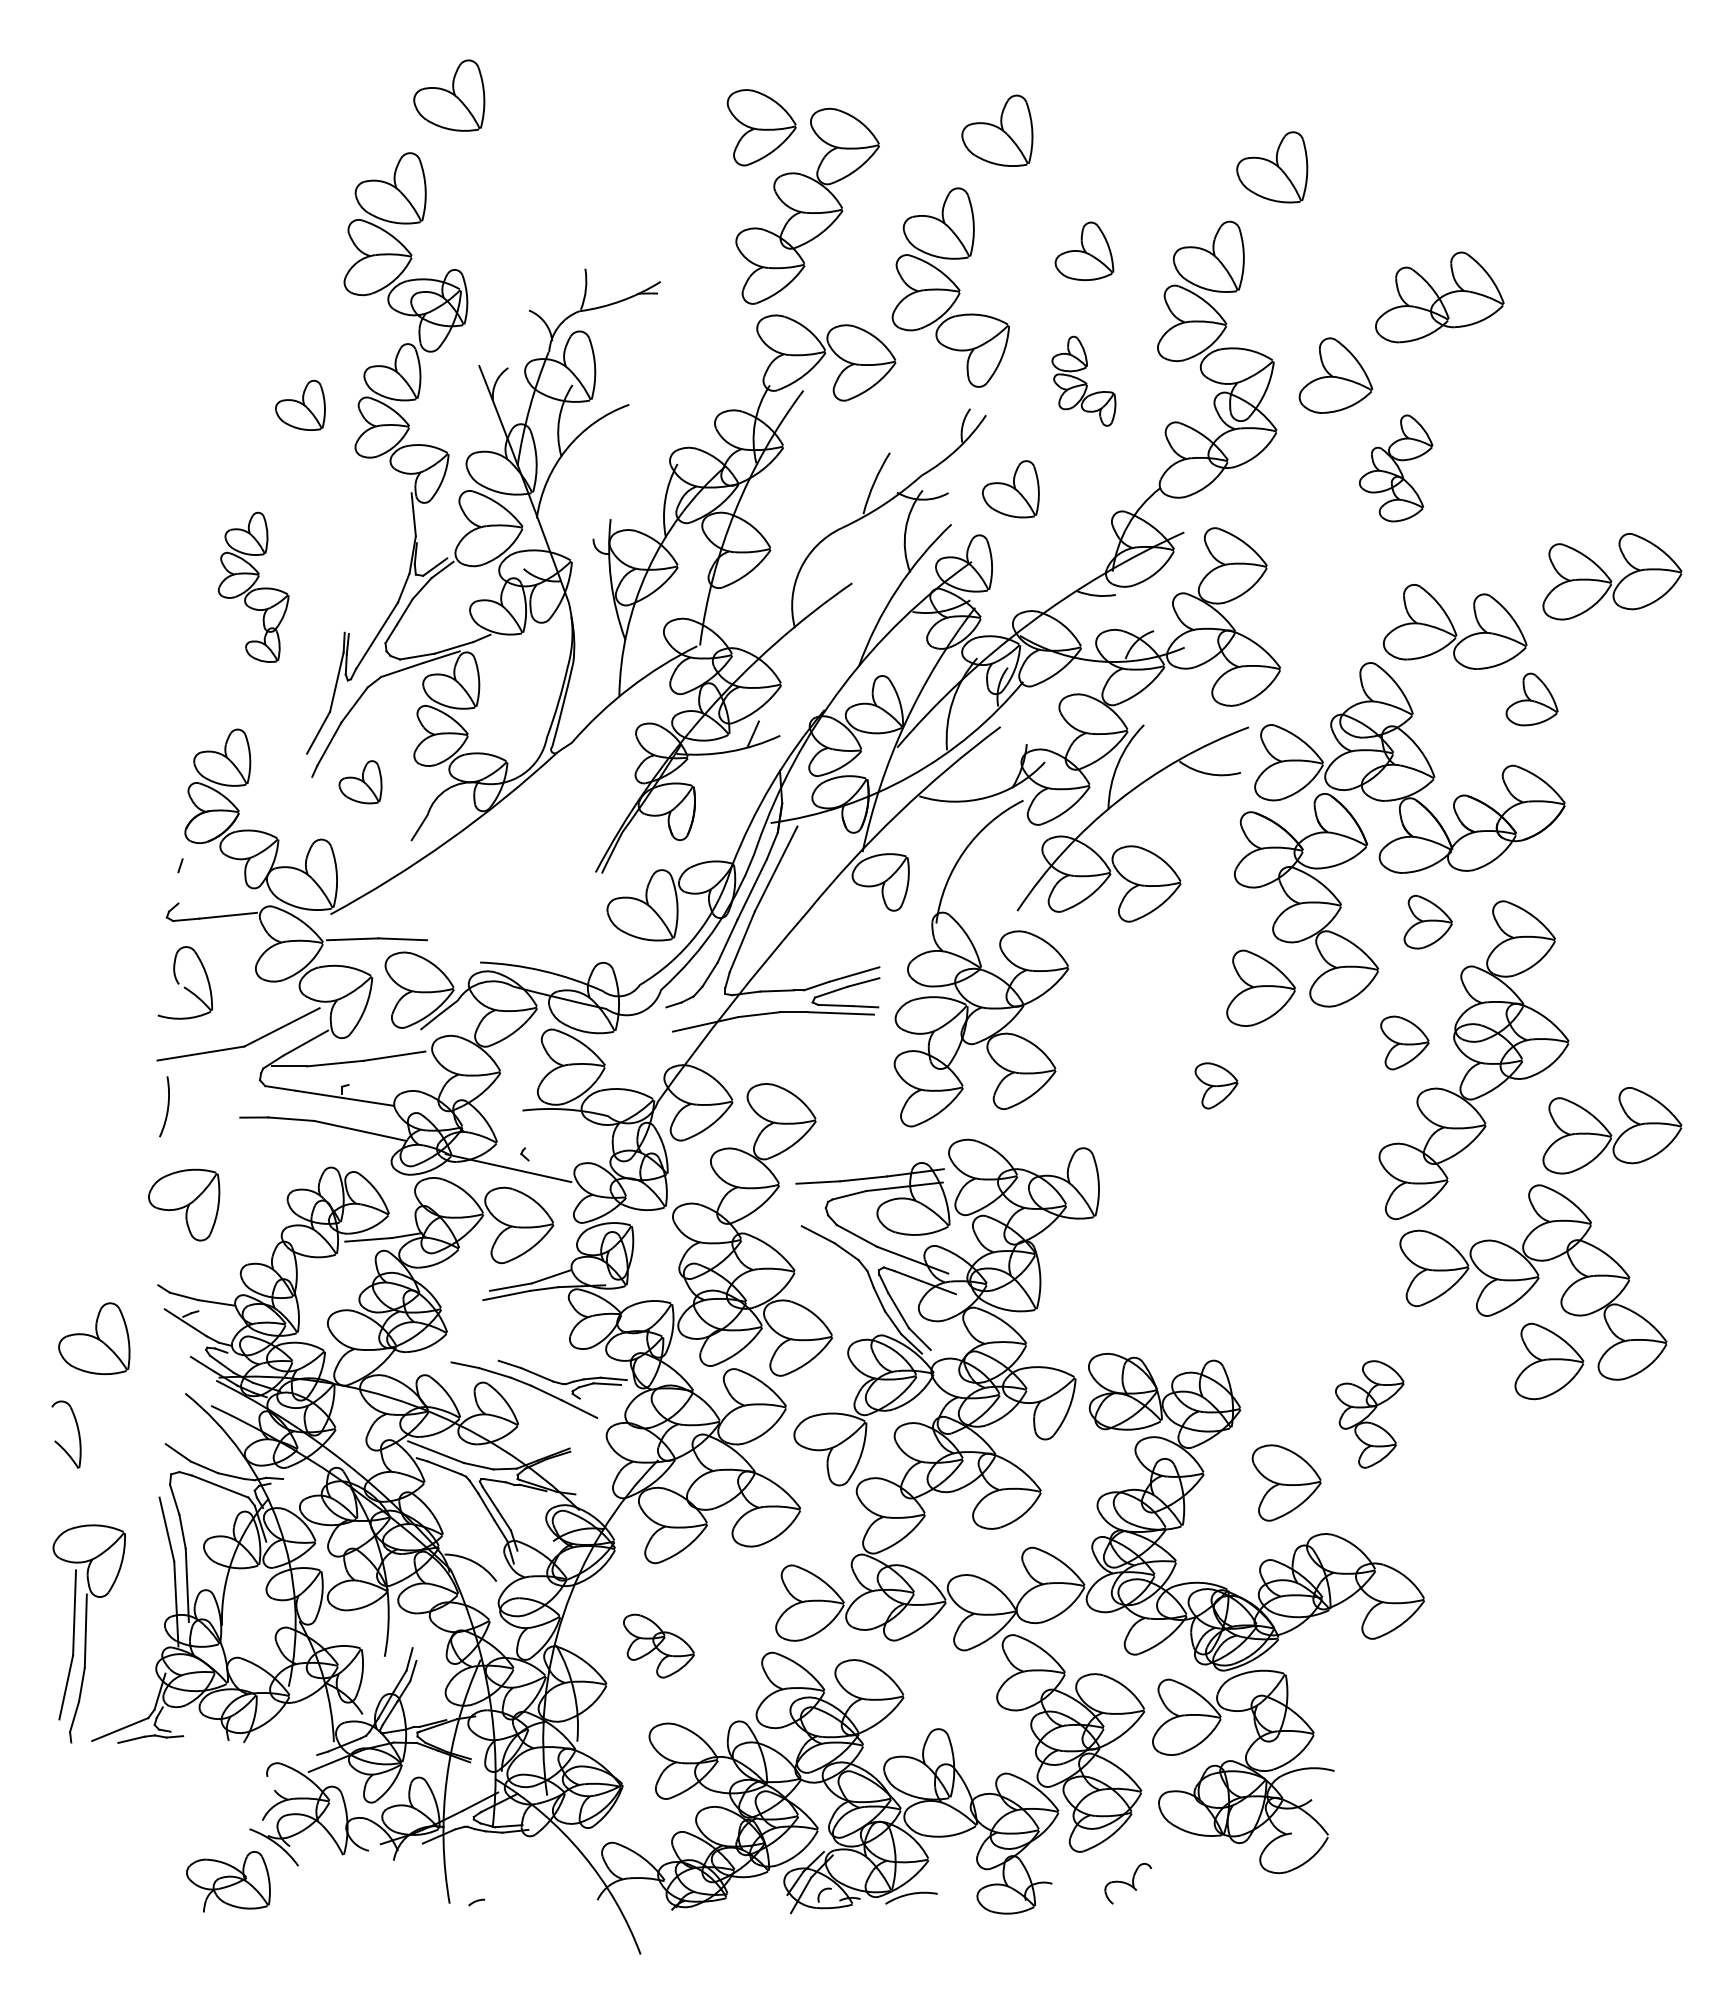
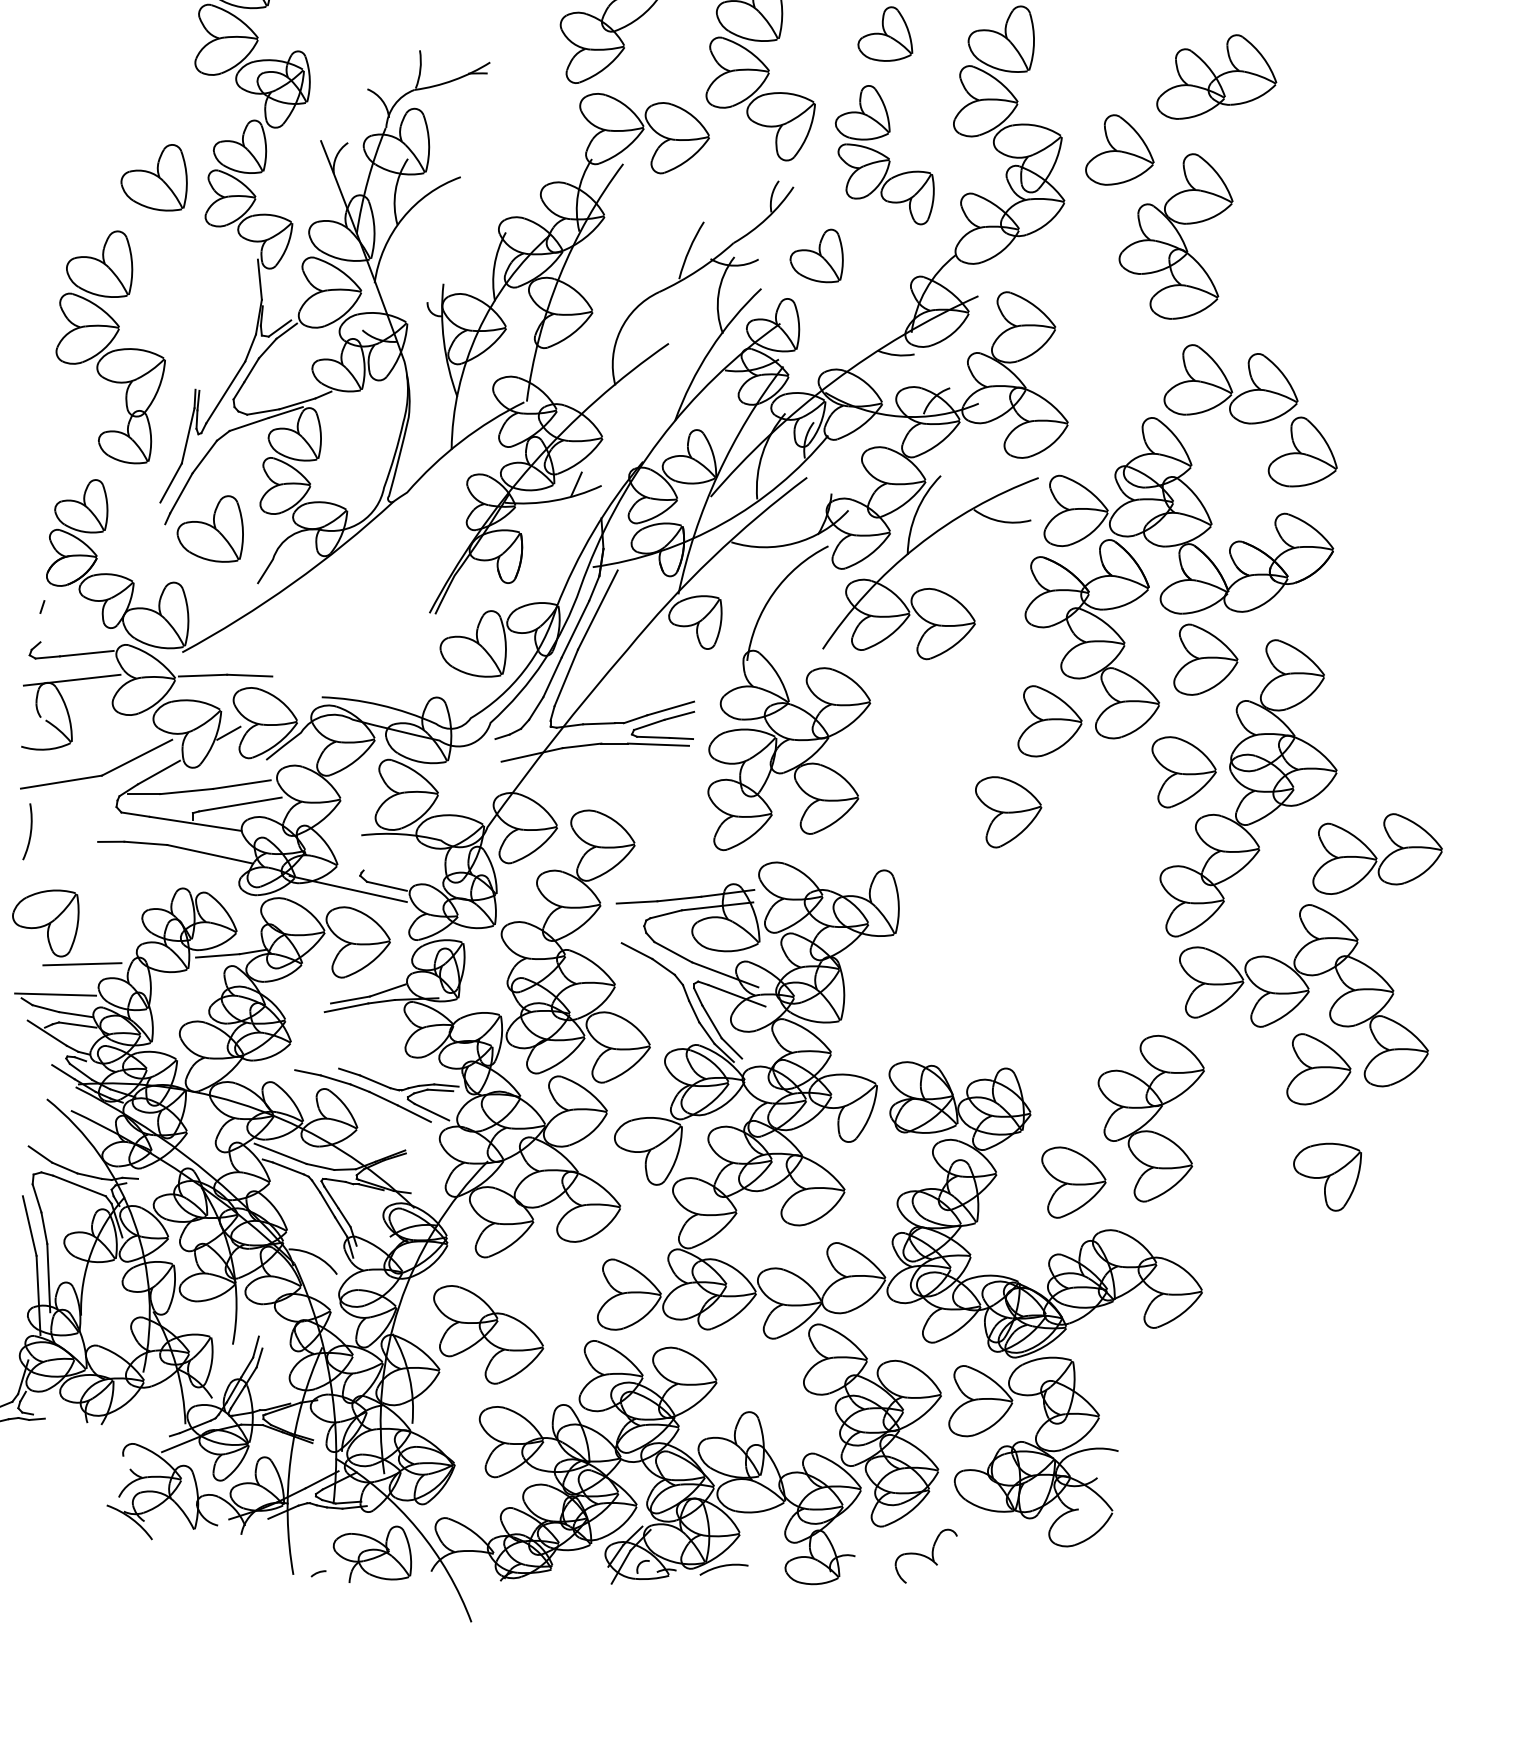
part: (1083, 381) -> (884, 155), size x1.67
part: (300, 405) -> (154, 177), size x1.43
part: (1395, 468) -> (1175, 236), size x1.67
part: (1612, 576) -> (1377, 337), removed
part: (253, 587) -> (110, 347), size x1.67
part: (1531, 699) -> (1302, 451), size x1.43
part: (360, 782) -> (210, 529), size x1.67
part: (1428, 921) -> (1206, 659), size x1.43
line: (212, 944) -> (72, 680), added
line: (380, 1001) -> (228, 733), added
part: (1404, 1042) -> (1183, 771), size x1.43
line: (392, 1077) -> (240, 804), added
part: (1216, 1085) -> (1008, 811), size x1.67
line: (549, 1165) -> (386, 886), added
line: (223, 1248) -> (82, 963), added
line: (194, 1281) -> (55, 994), added
line: (218, 1313) -> (77, 1024), added
line: (597, 1407) -> (431, 1112), added
part: (1369, 1414) -> (1151, 1118), size x1.67
part: (1558, 1477) -> (1327, 1177), added
part: (658, 1645) -> (488, 1334), size x1.67
part: (228, 1881) -> (372, 1554), moved
part: (1127, 1883) -> (925, 1556), size x1.43

